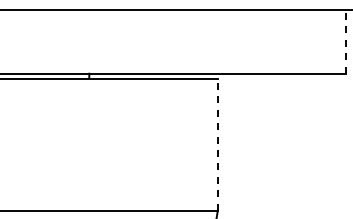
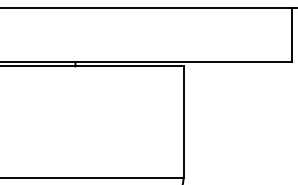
line: (346, 41) -> (292, 35), dashed -> solid
line: (217, 144) -> (183, 122), dashed -> solid

